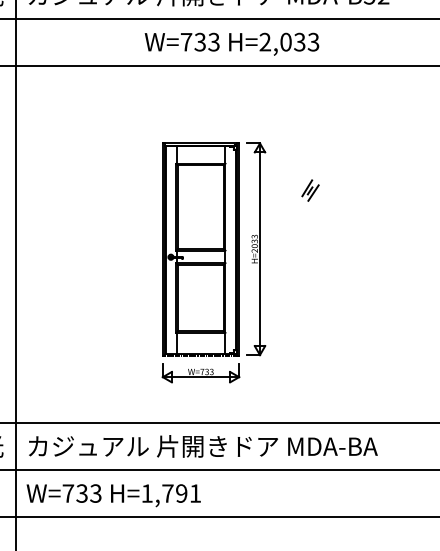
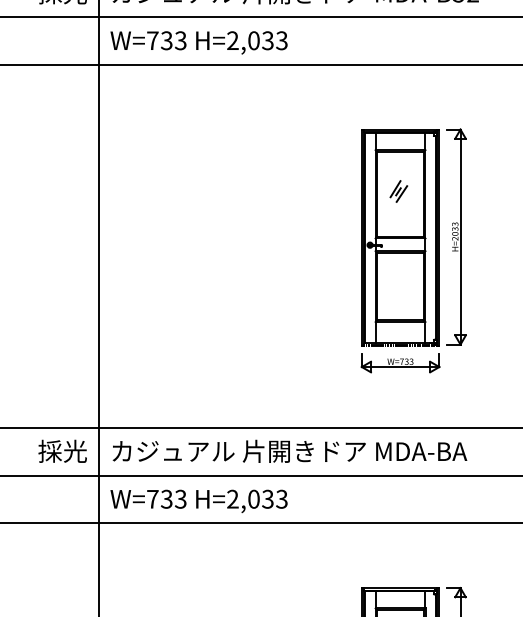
text: (231, 43) -> (198, 42), moved
part: (213, 262) -> (413, 250), moved
text: (171, 492) -> (257, 498), H=1,791 -> H=2,033

